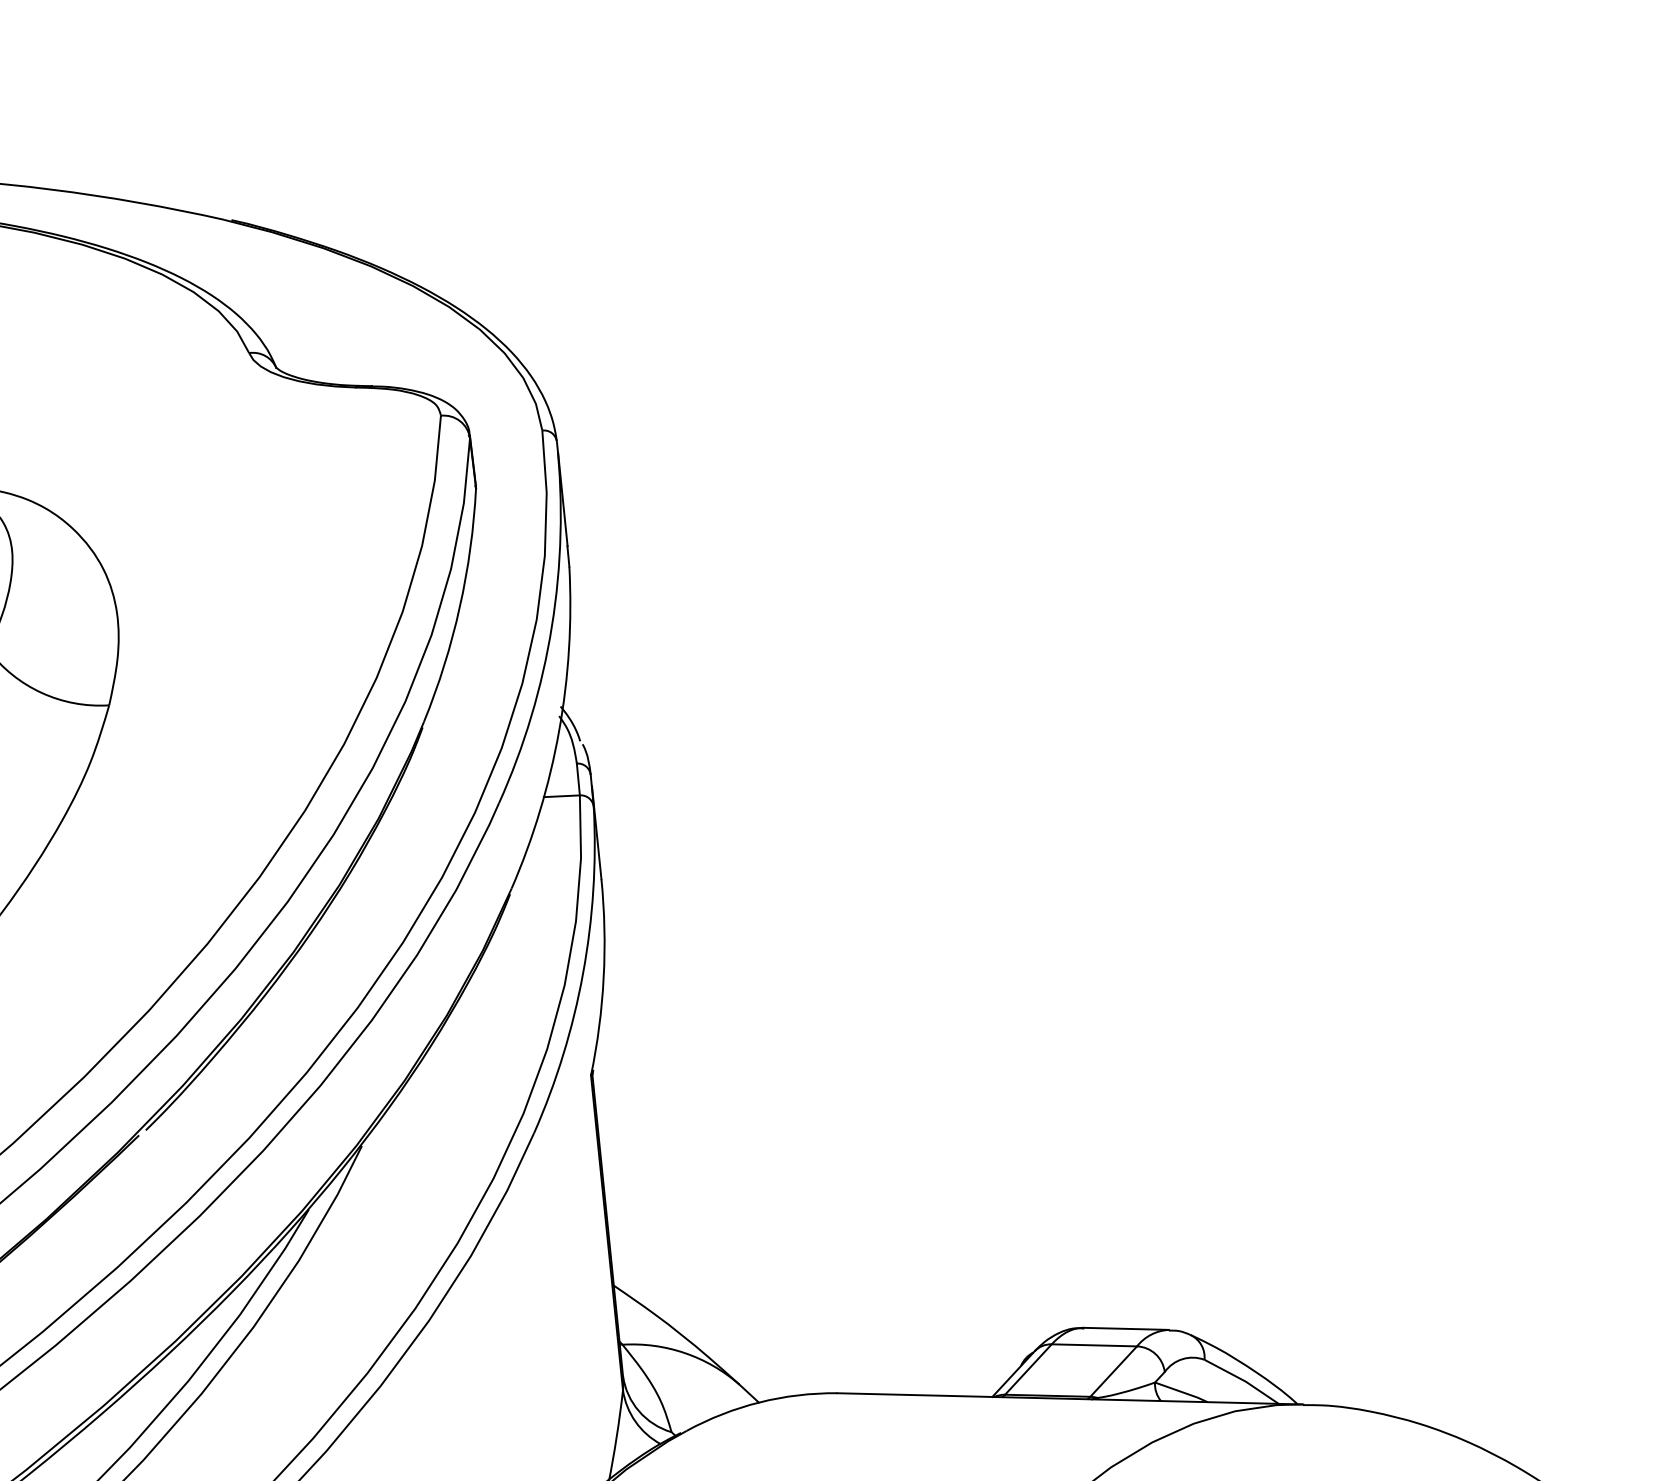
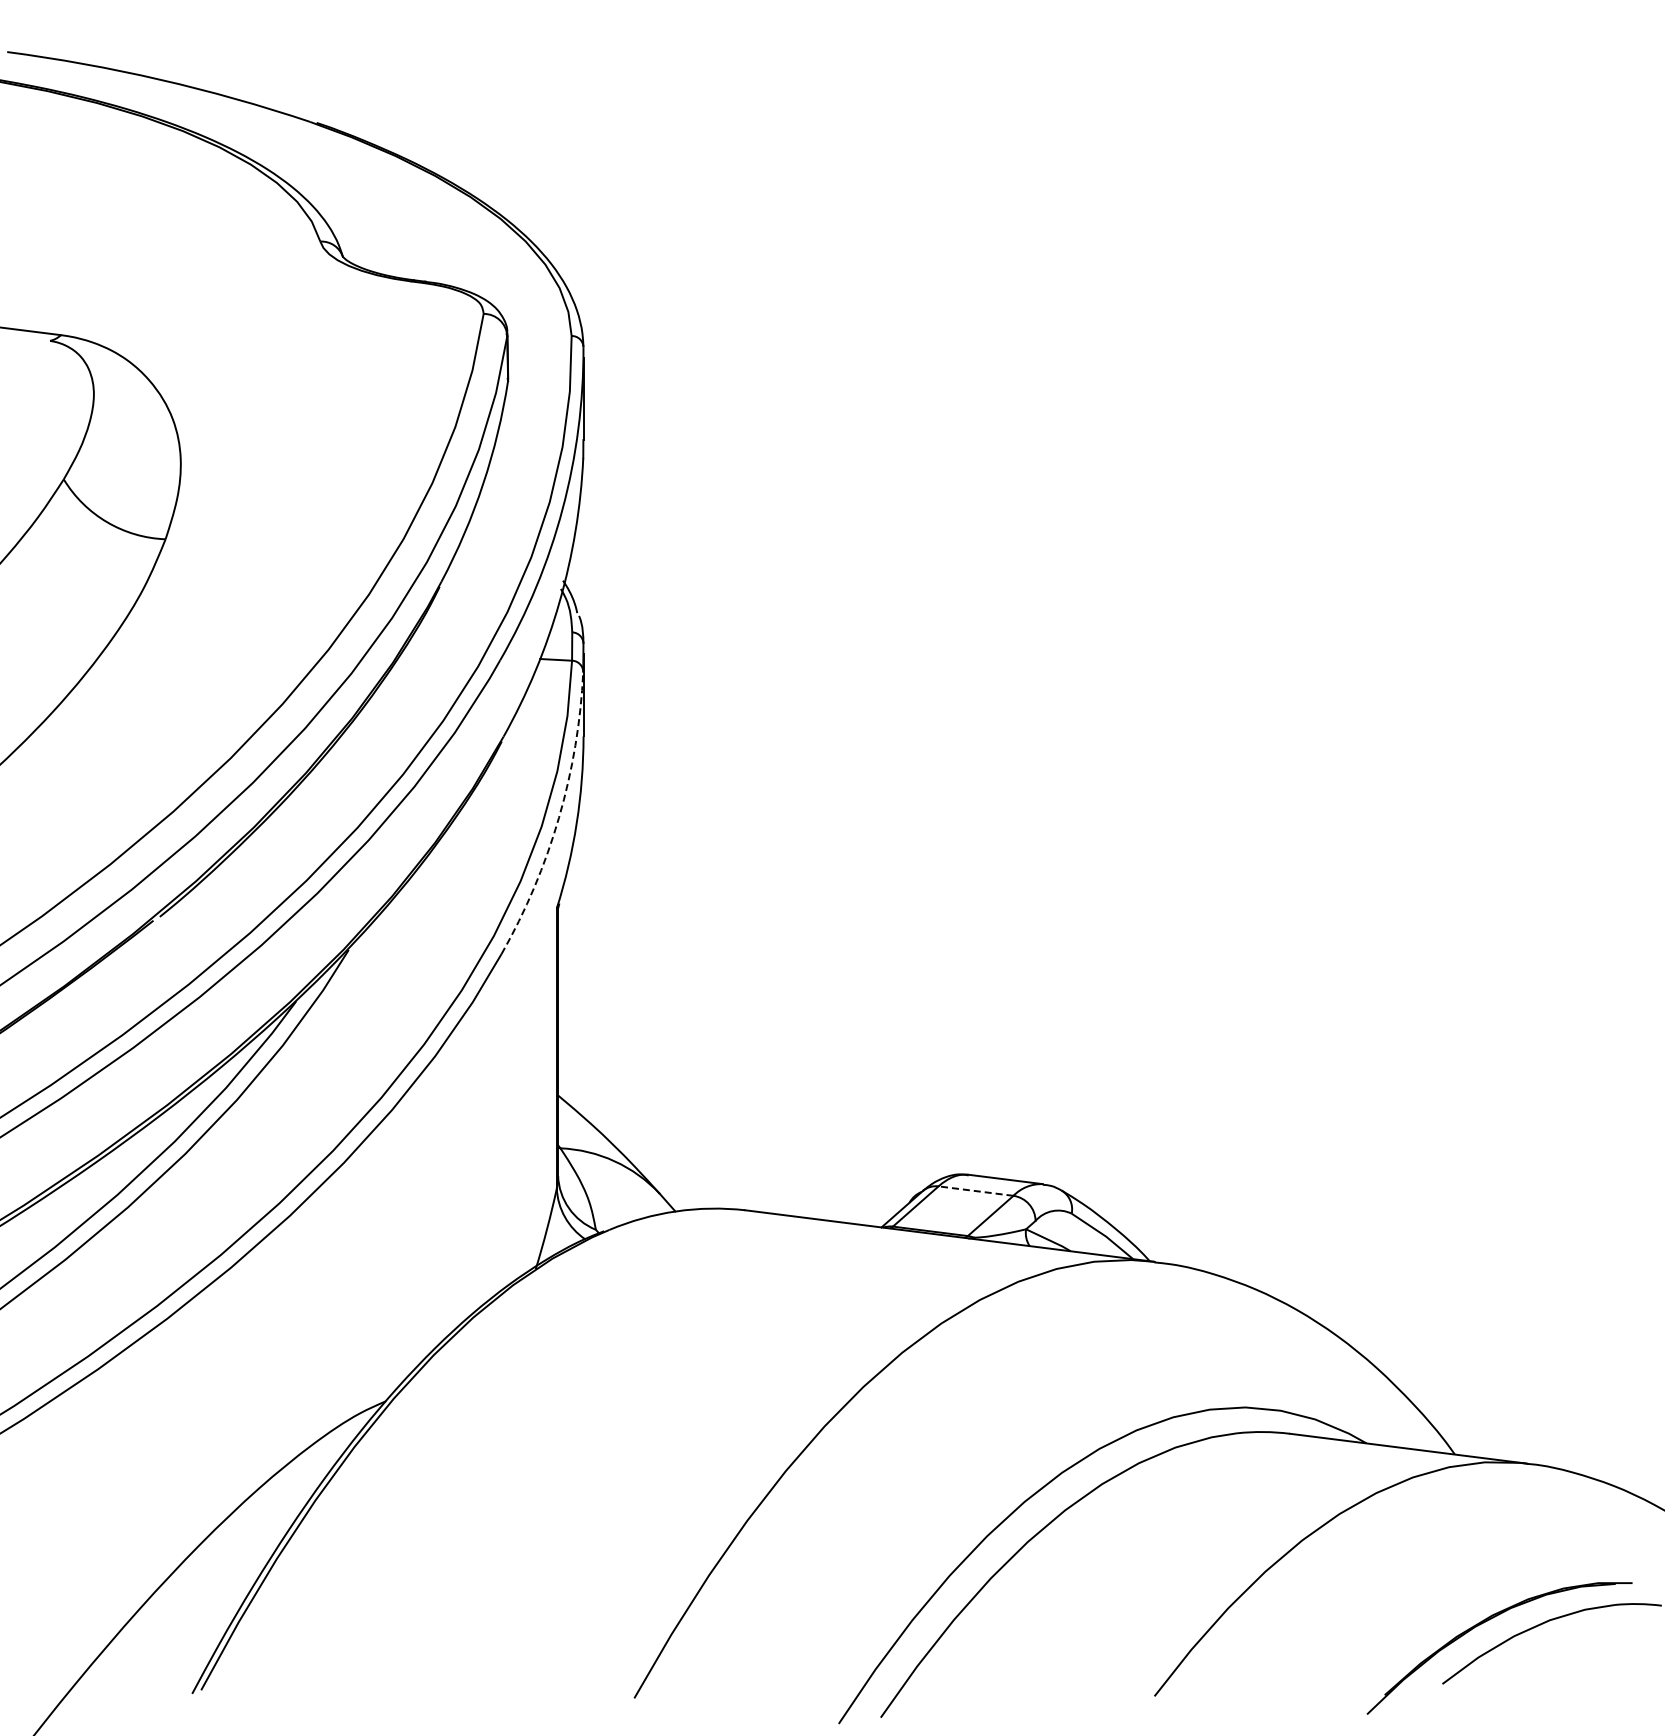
arc: (583, 973) -> (559, 817), solid -> dashed
line: (1094, 1345) -> (976, 1191), solid -> dashed

